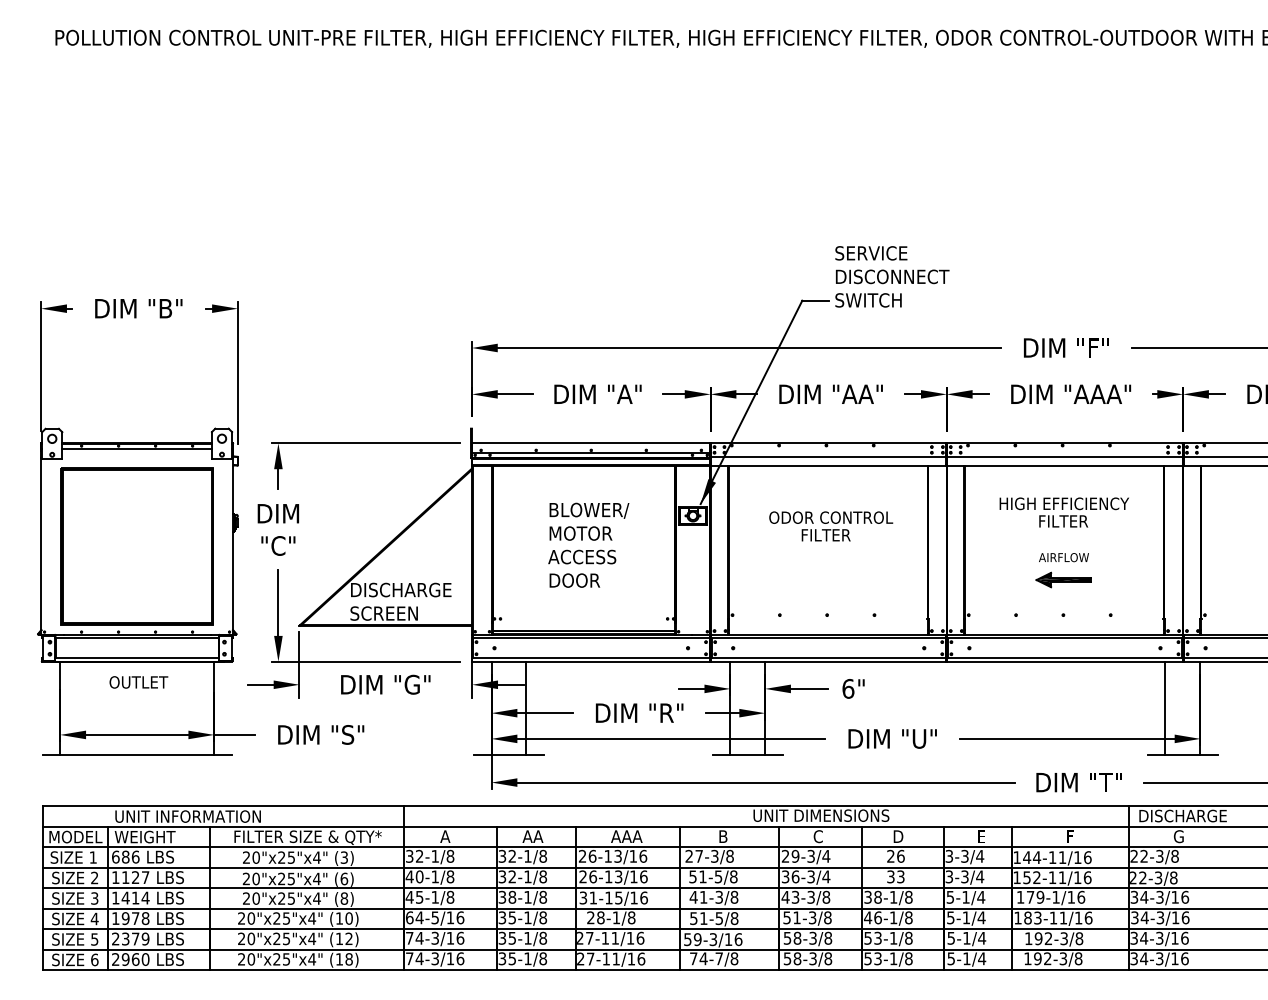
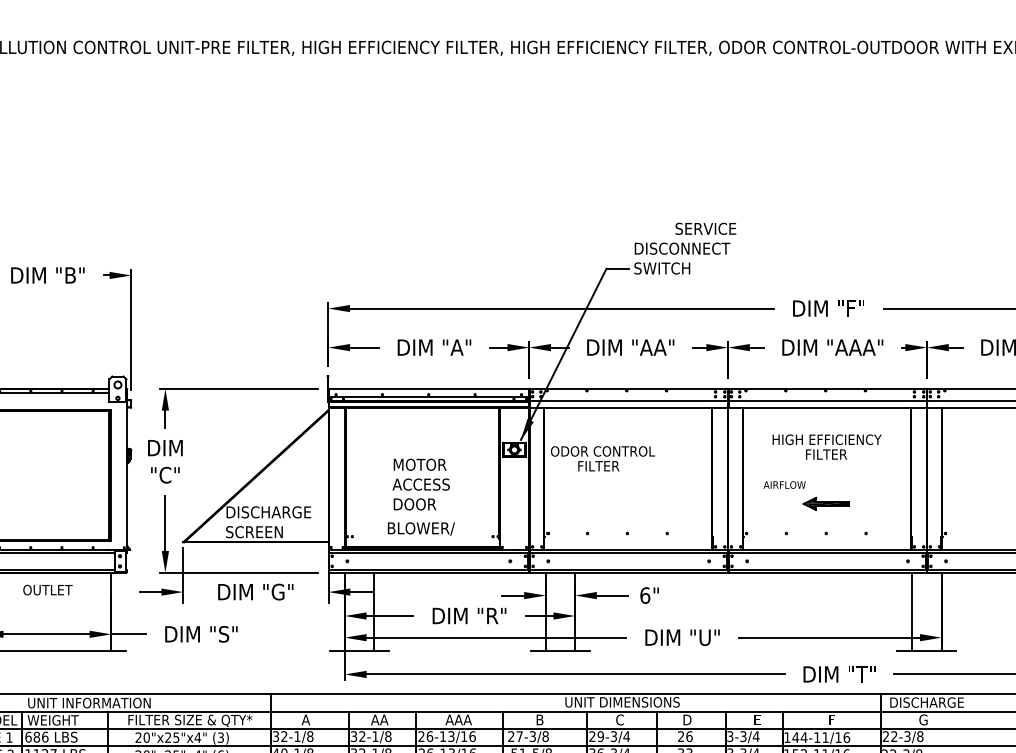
text: (871, 253) -> (705, 229), moved
text: (589, 510) -> (421, 528), moved
text: (831, 526) -> (603, 458), moved
text: (1063, 557) -> (784, 484), moved

